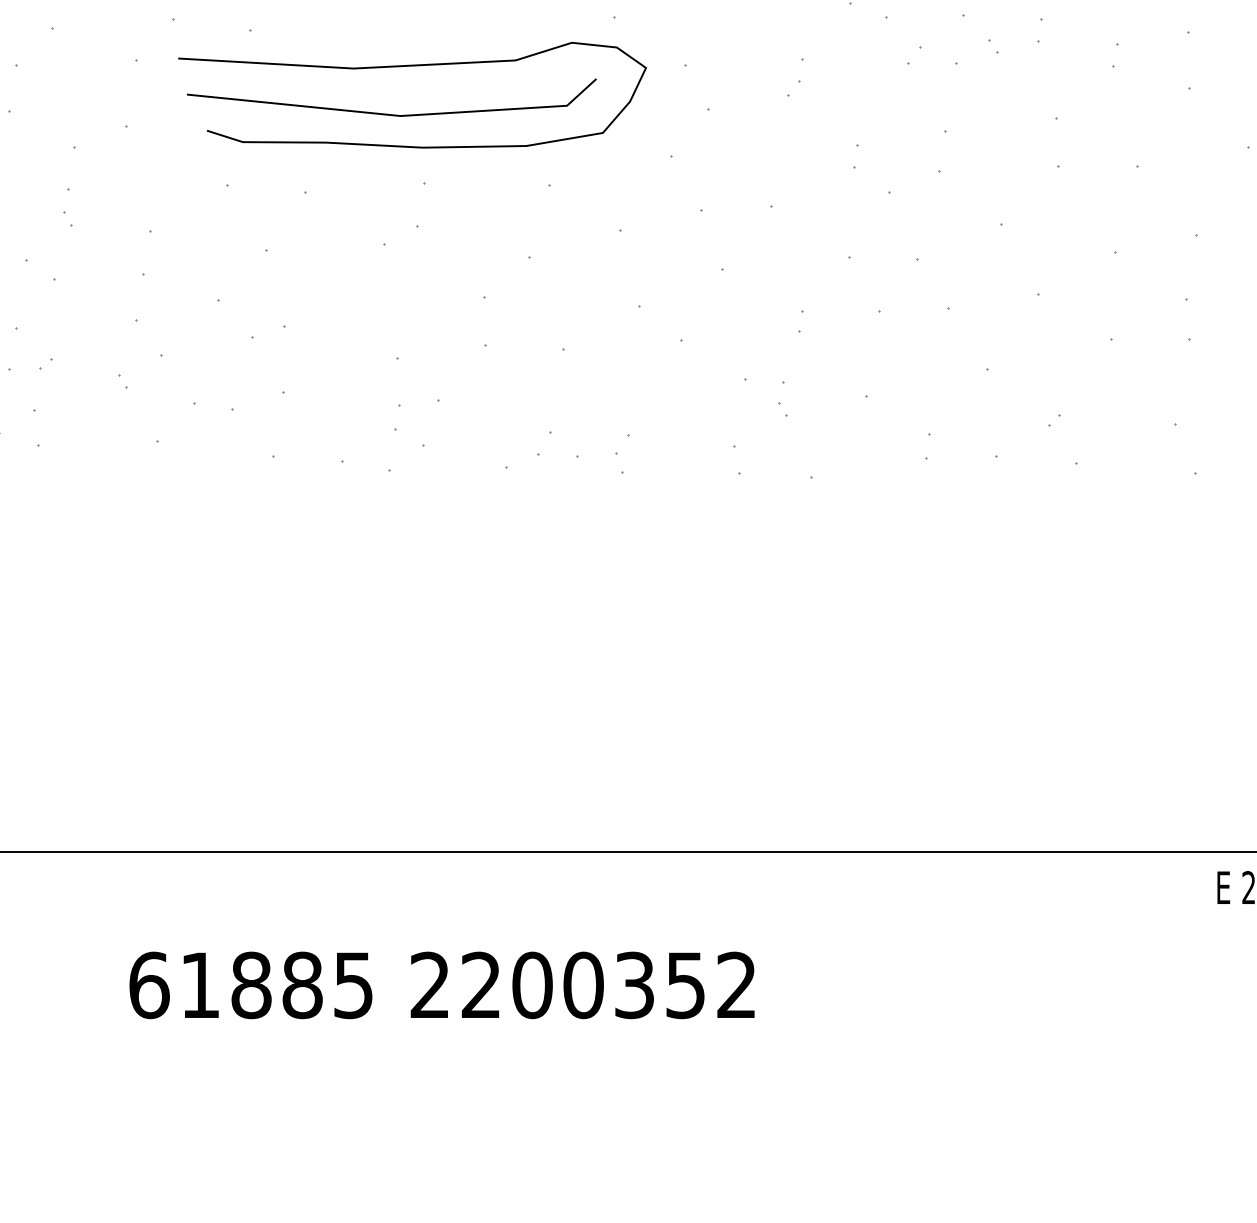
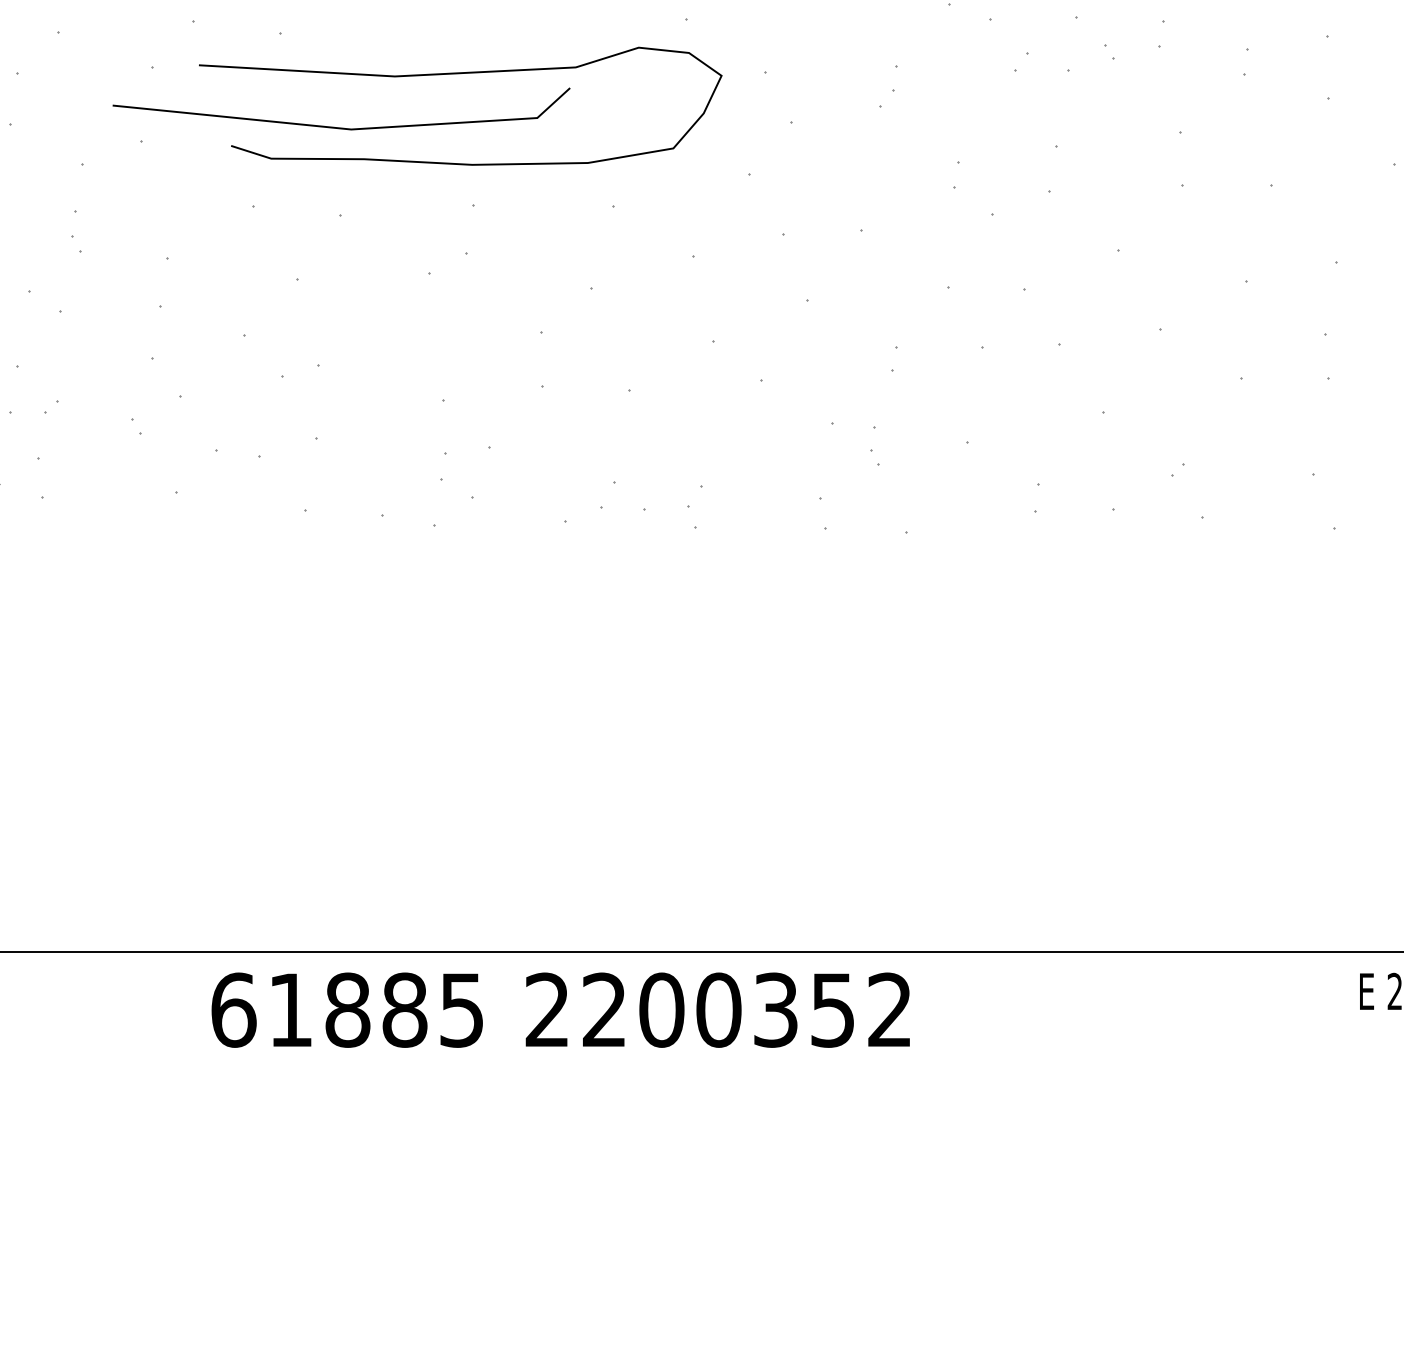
line: (388, 113) -> (337, 126), moved
text: (441, 985) -> (560, 1010), moved

